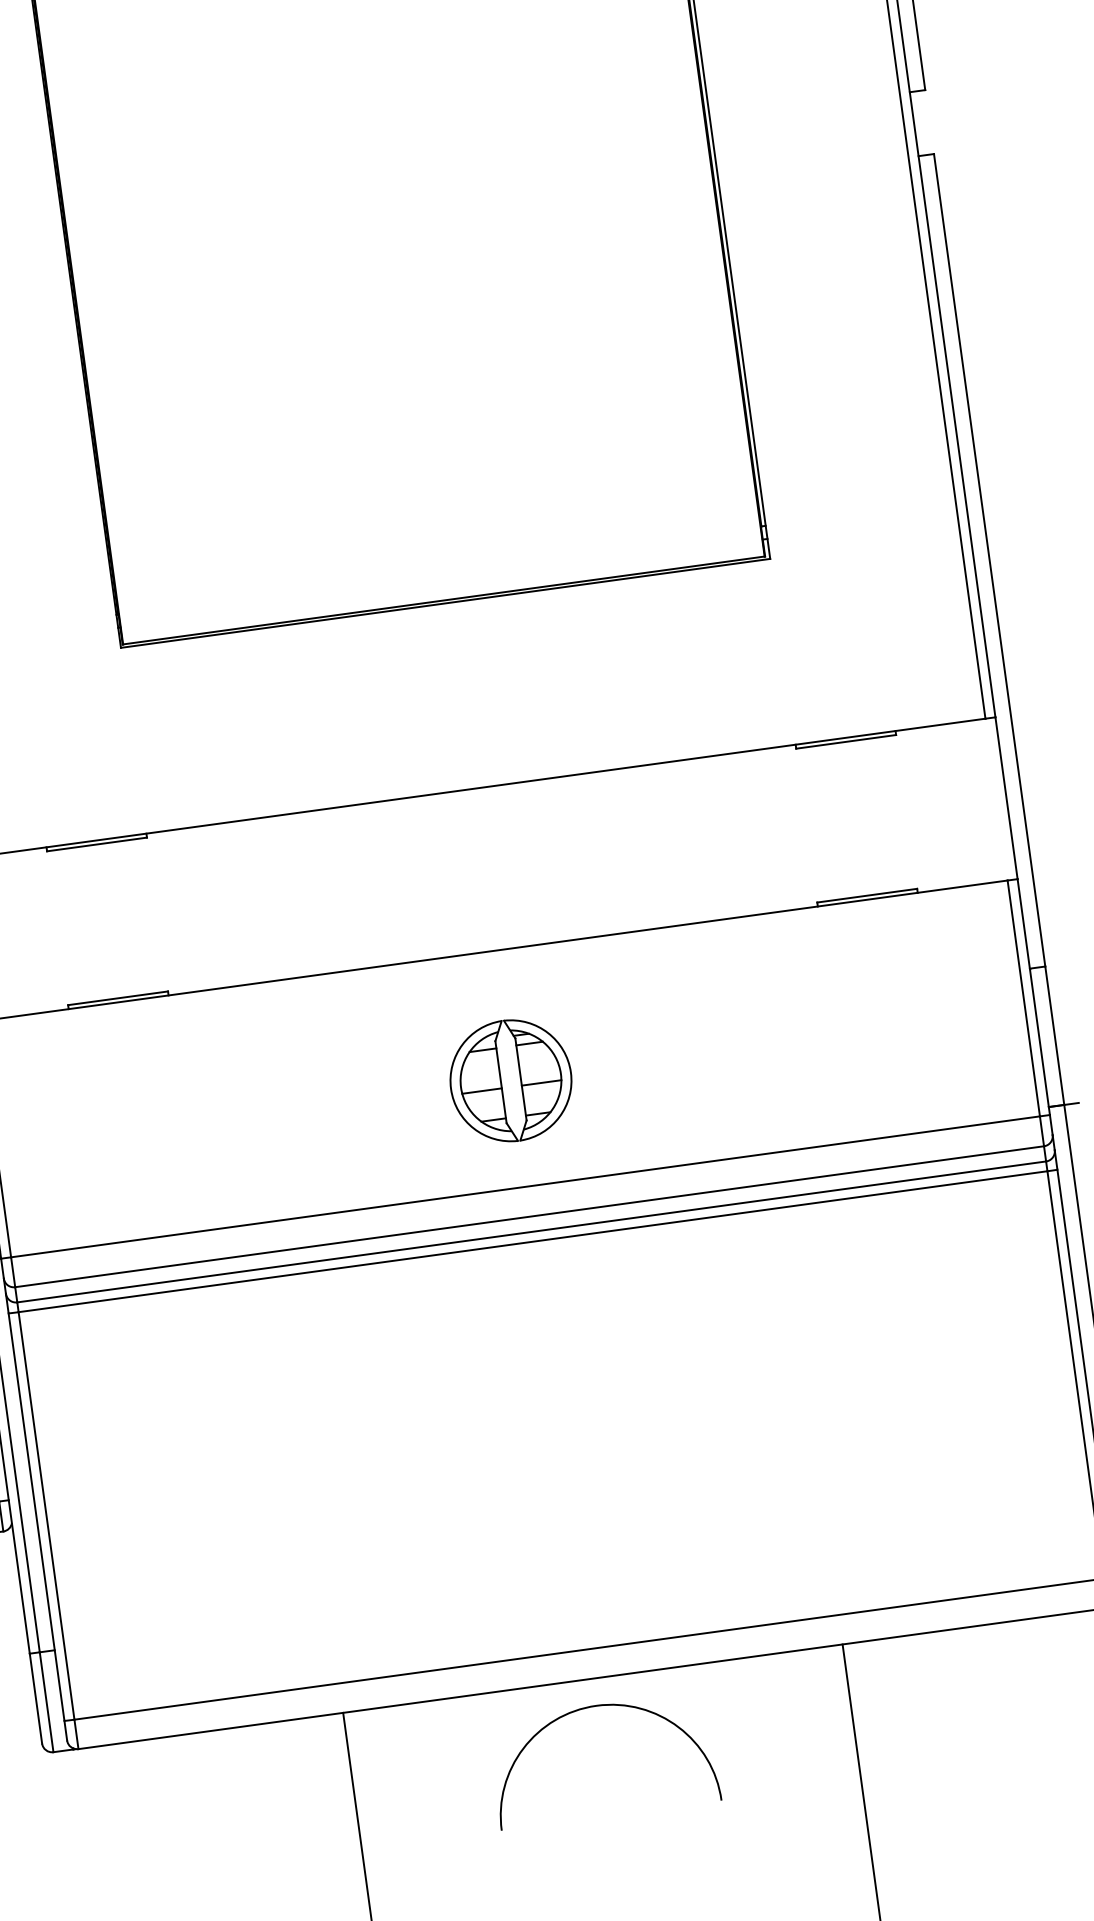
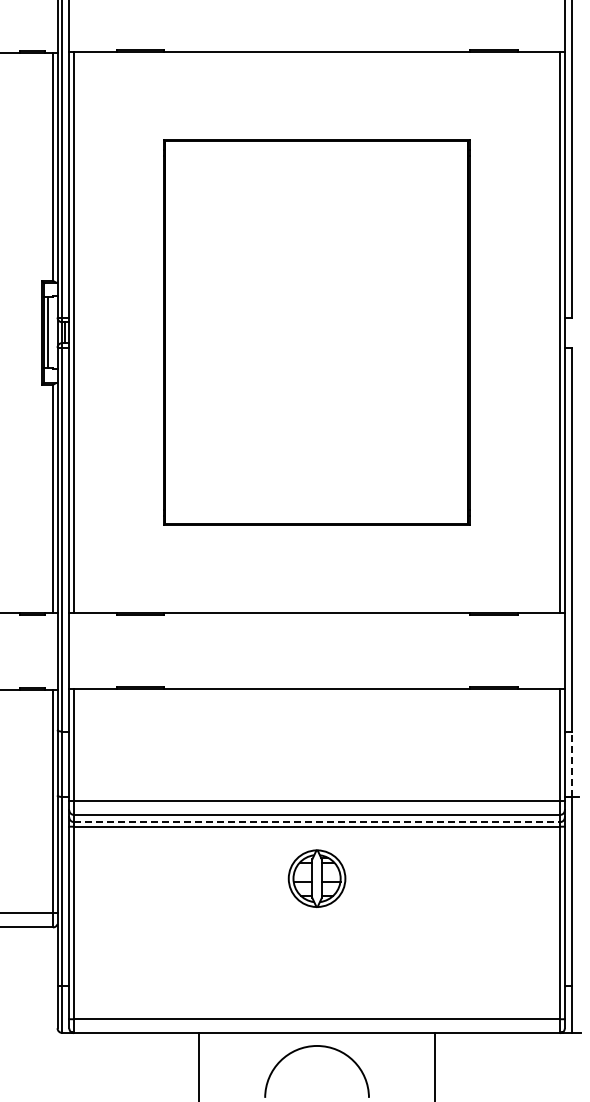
line: (1055, 1035) -> (572, 764), solid -> dashed
part: (509, 1080) -> (316, 878), moved
line: (532, 1232) -> (317, 822), solid -> dashed

